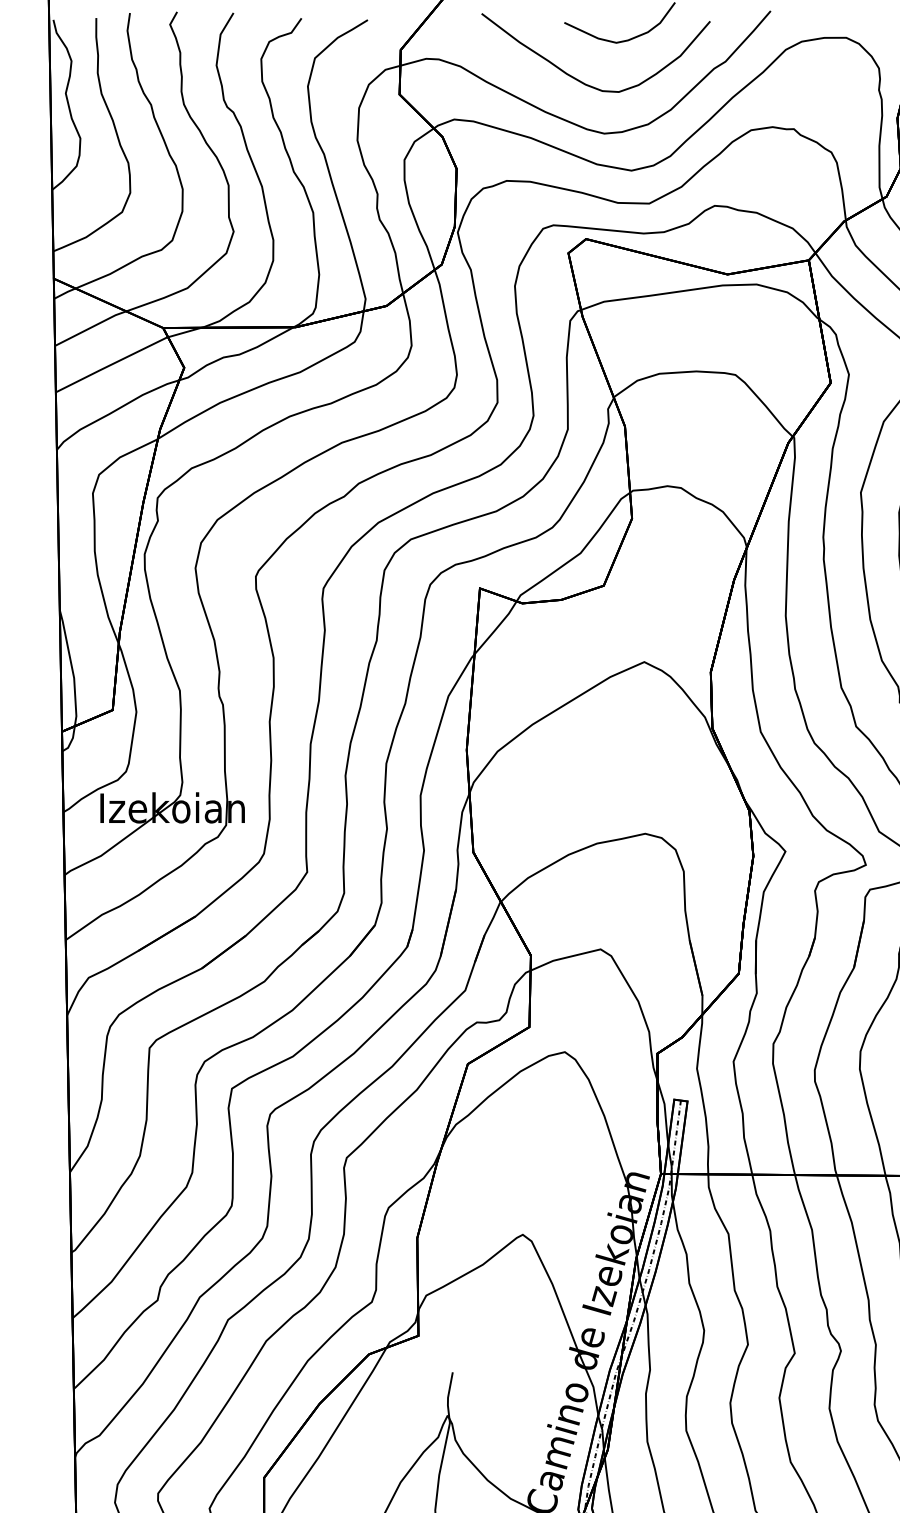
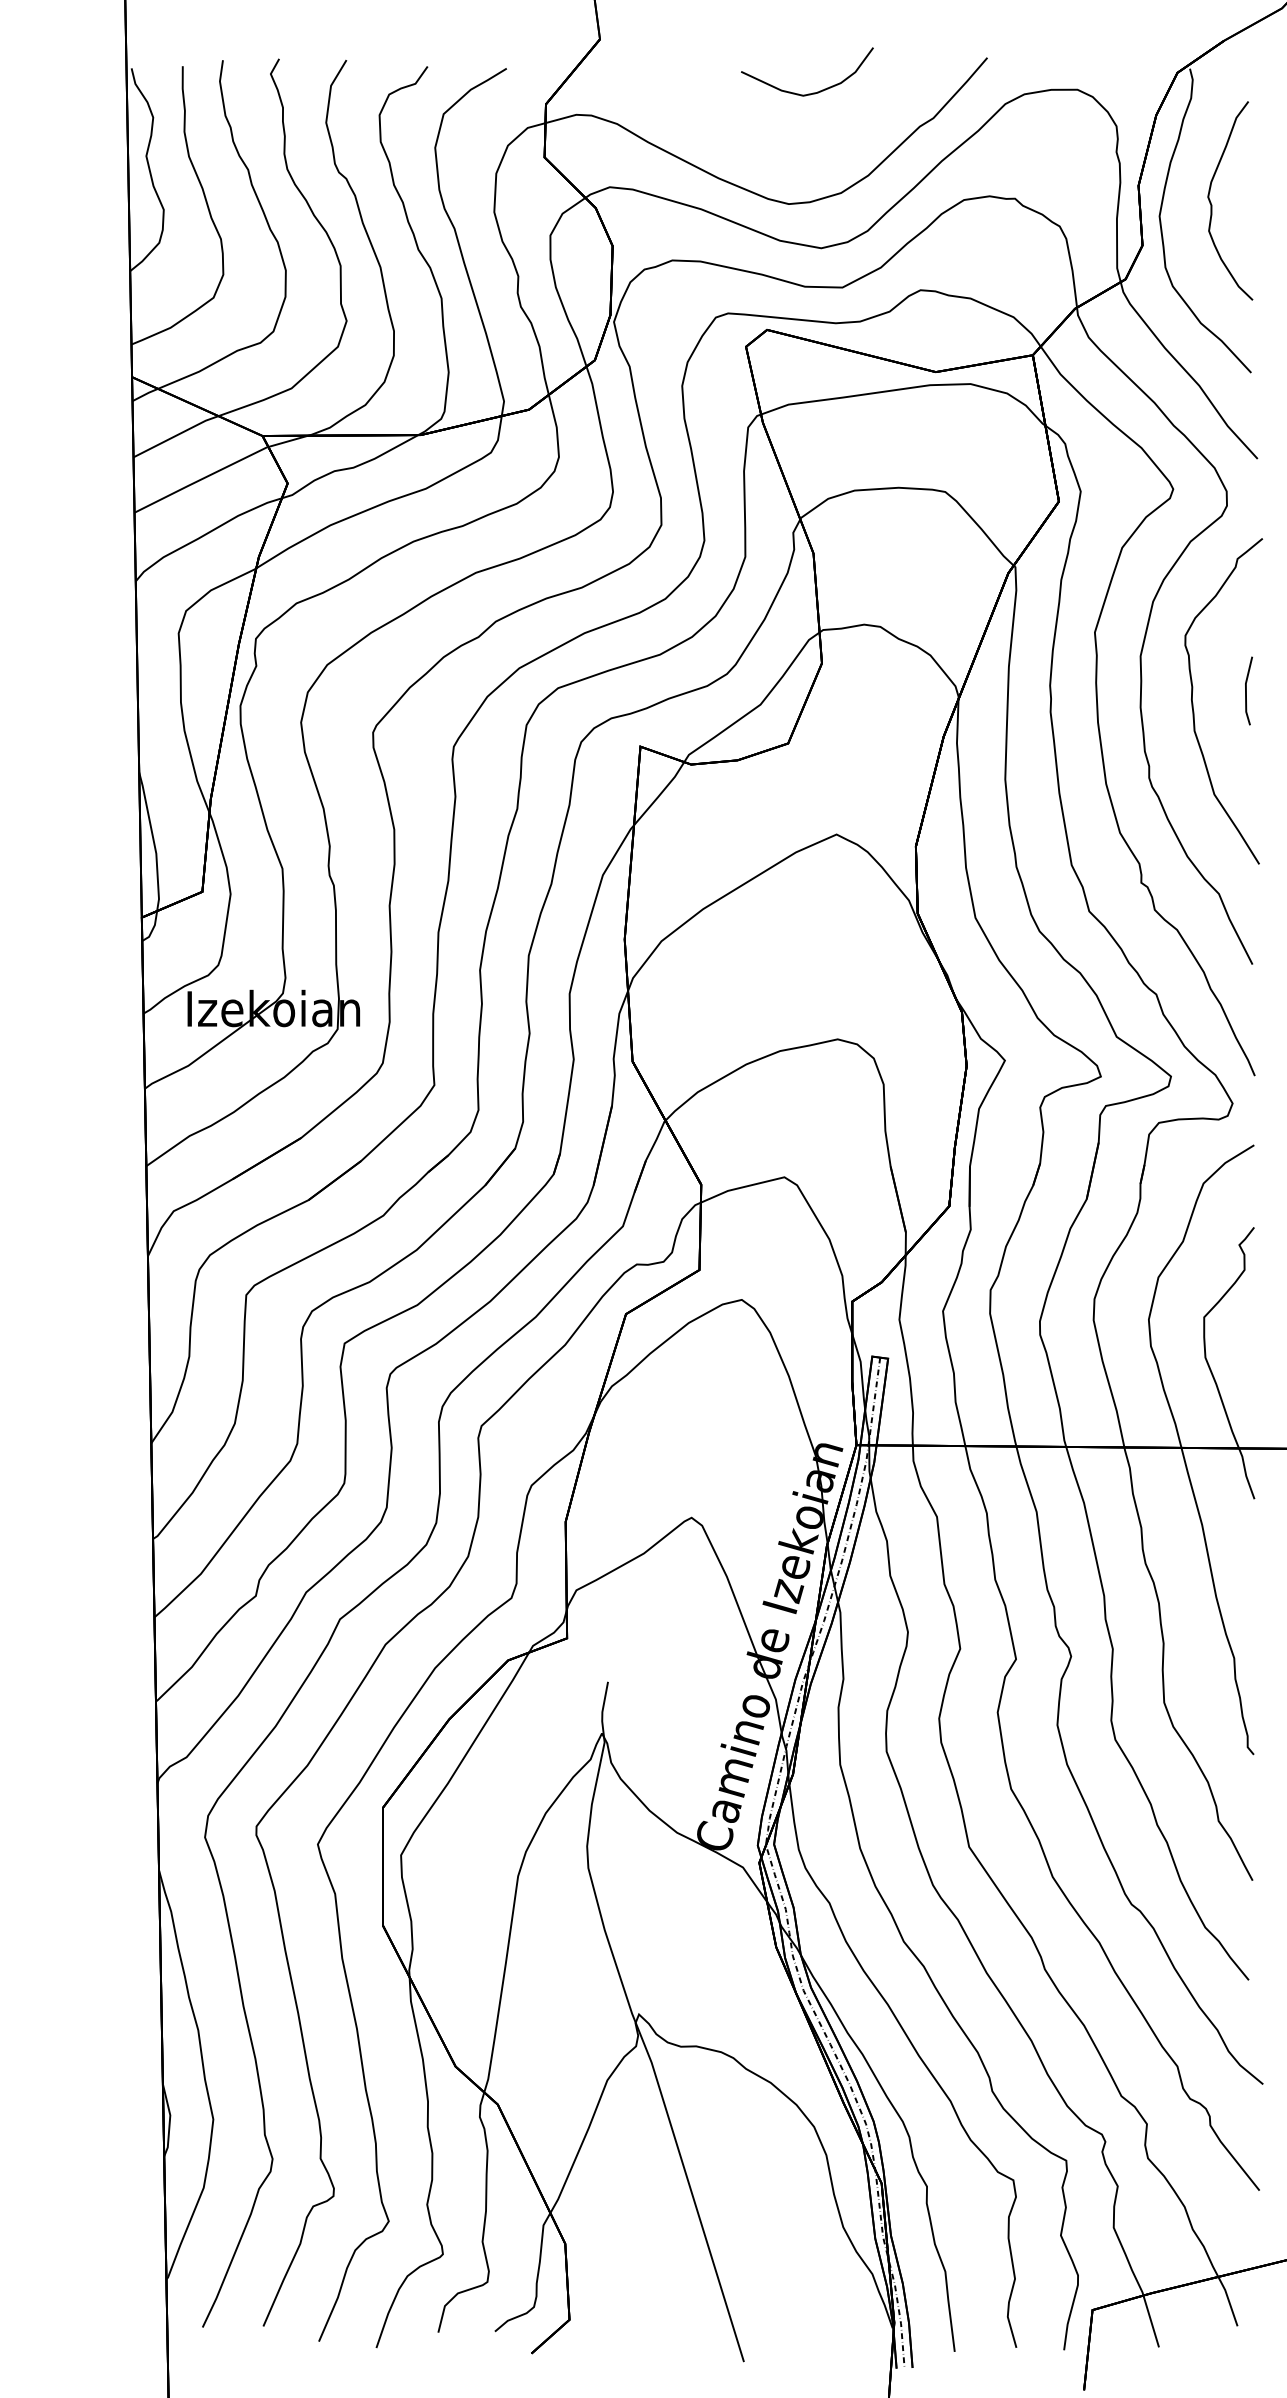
curve: (577, 78) -> (756, 138), removed

